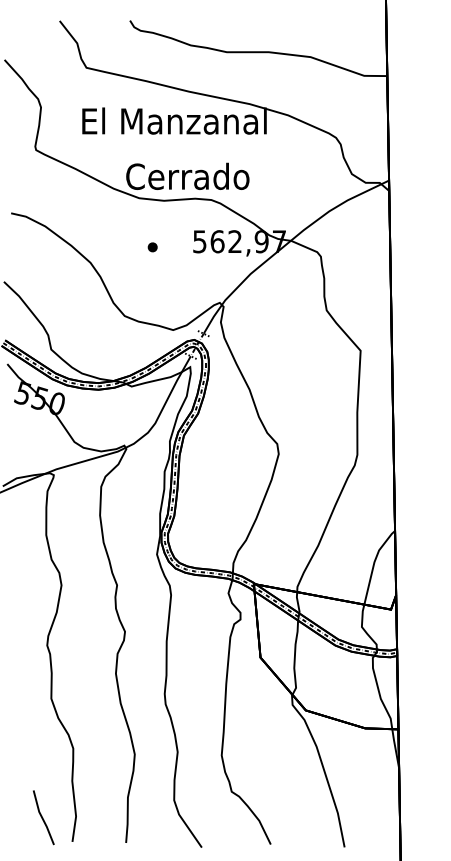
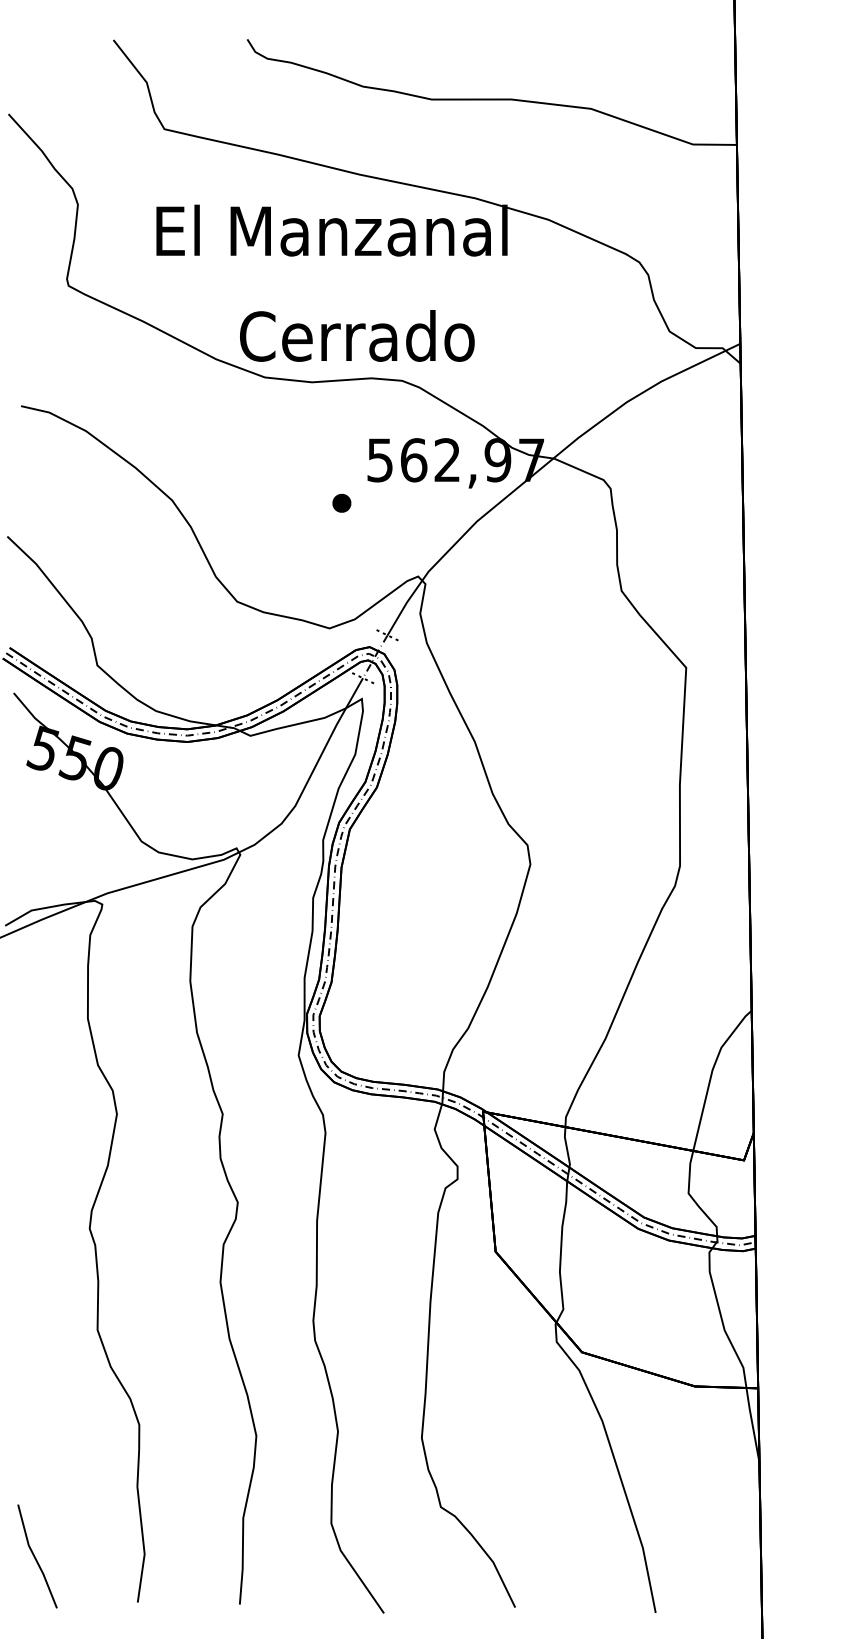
part: (152, 247) -> (341, 503), moved
line: (43, 817) -> (36, 1556), moved

